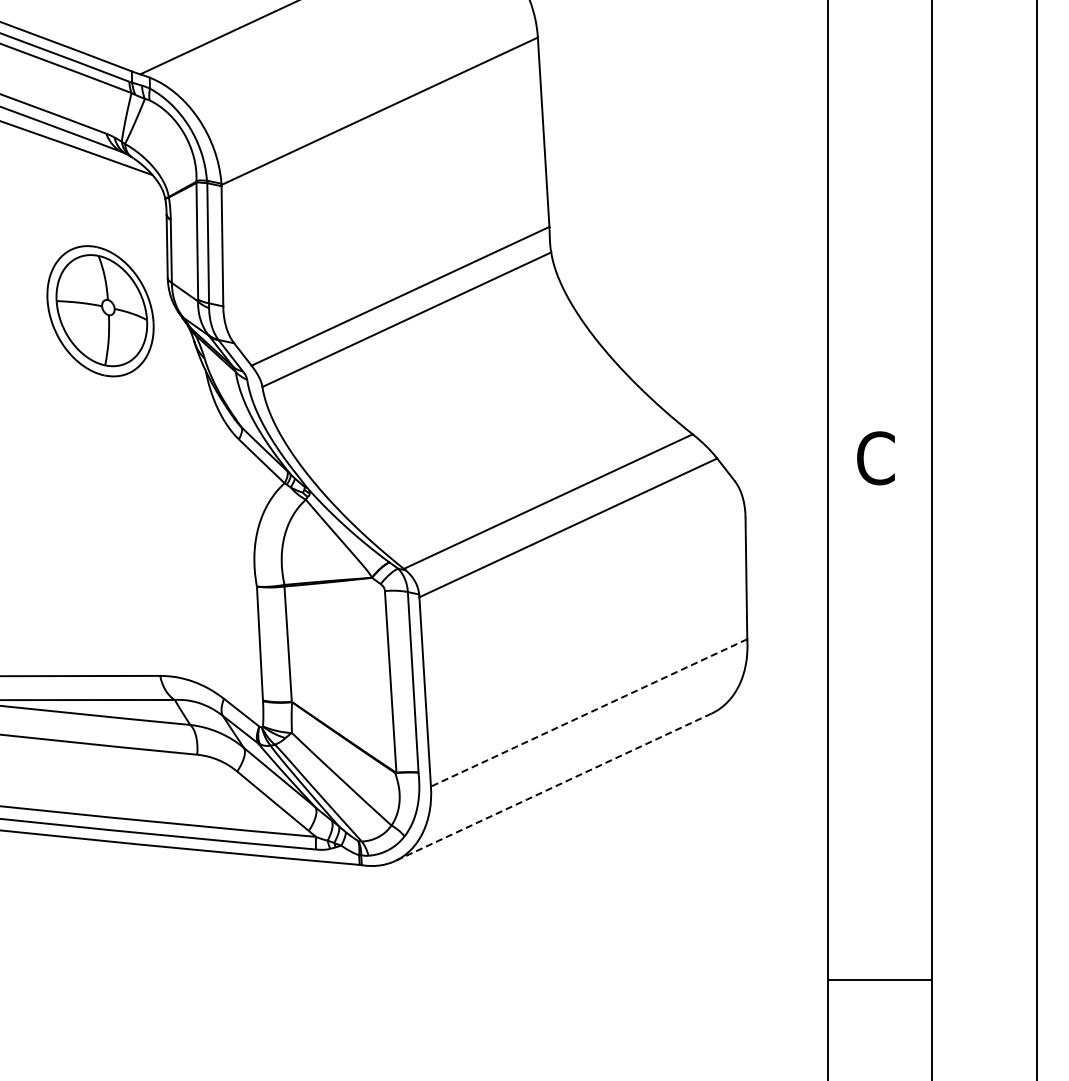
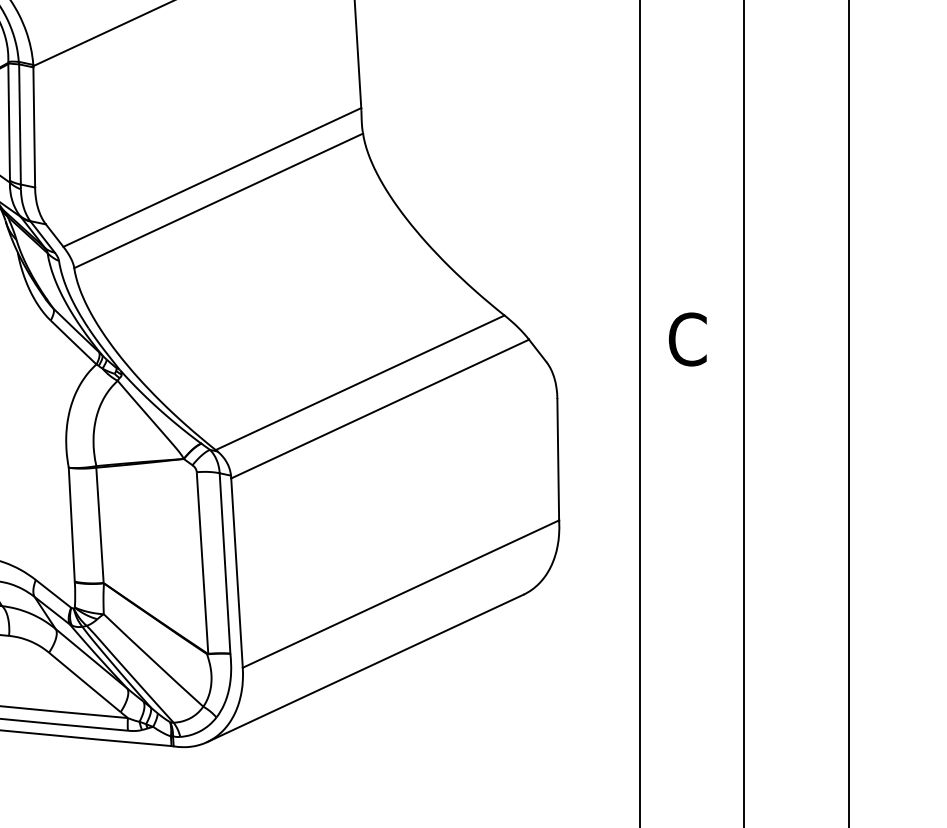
line: (588, 713) -> (400, 594), dashed -> solid
line: (553, 787) -> (365, 668), dashed -> solid

